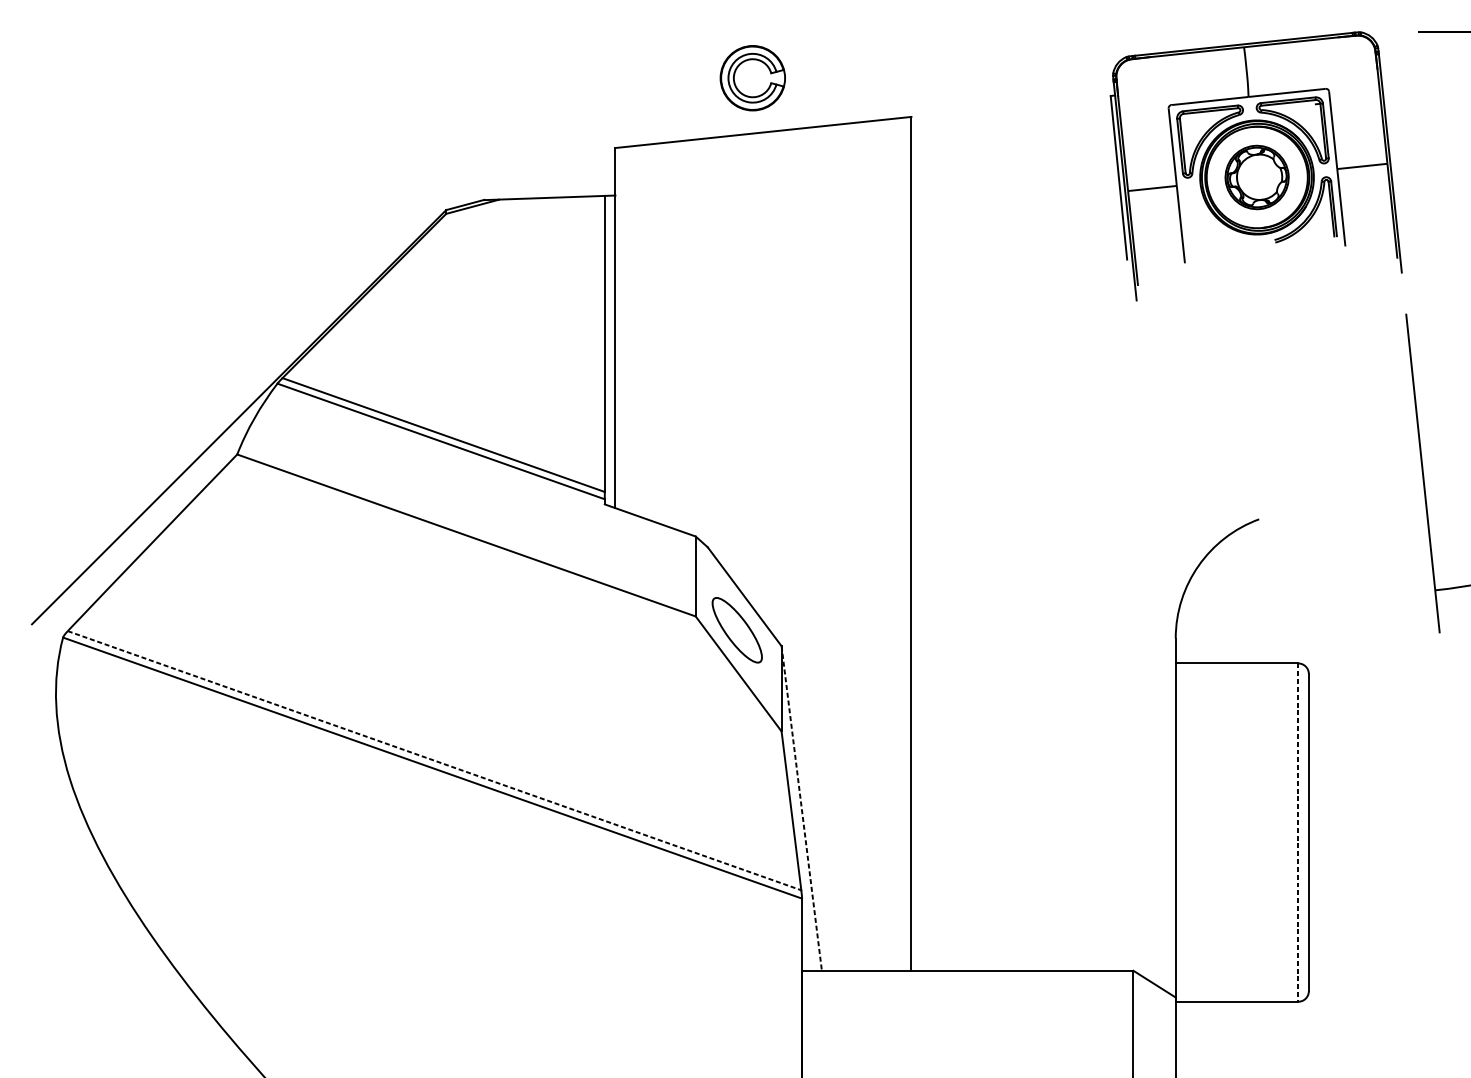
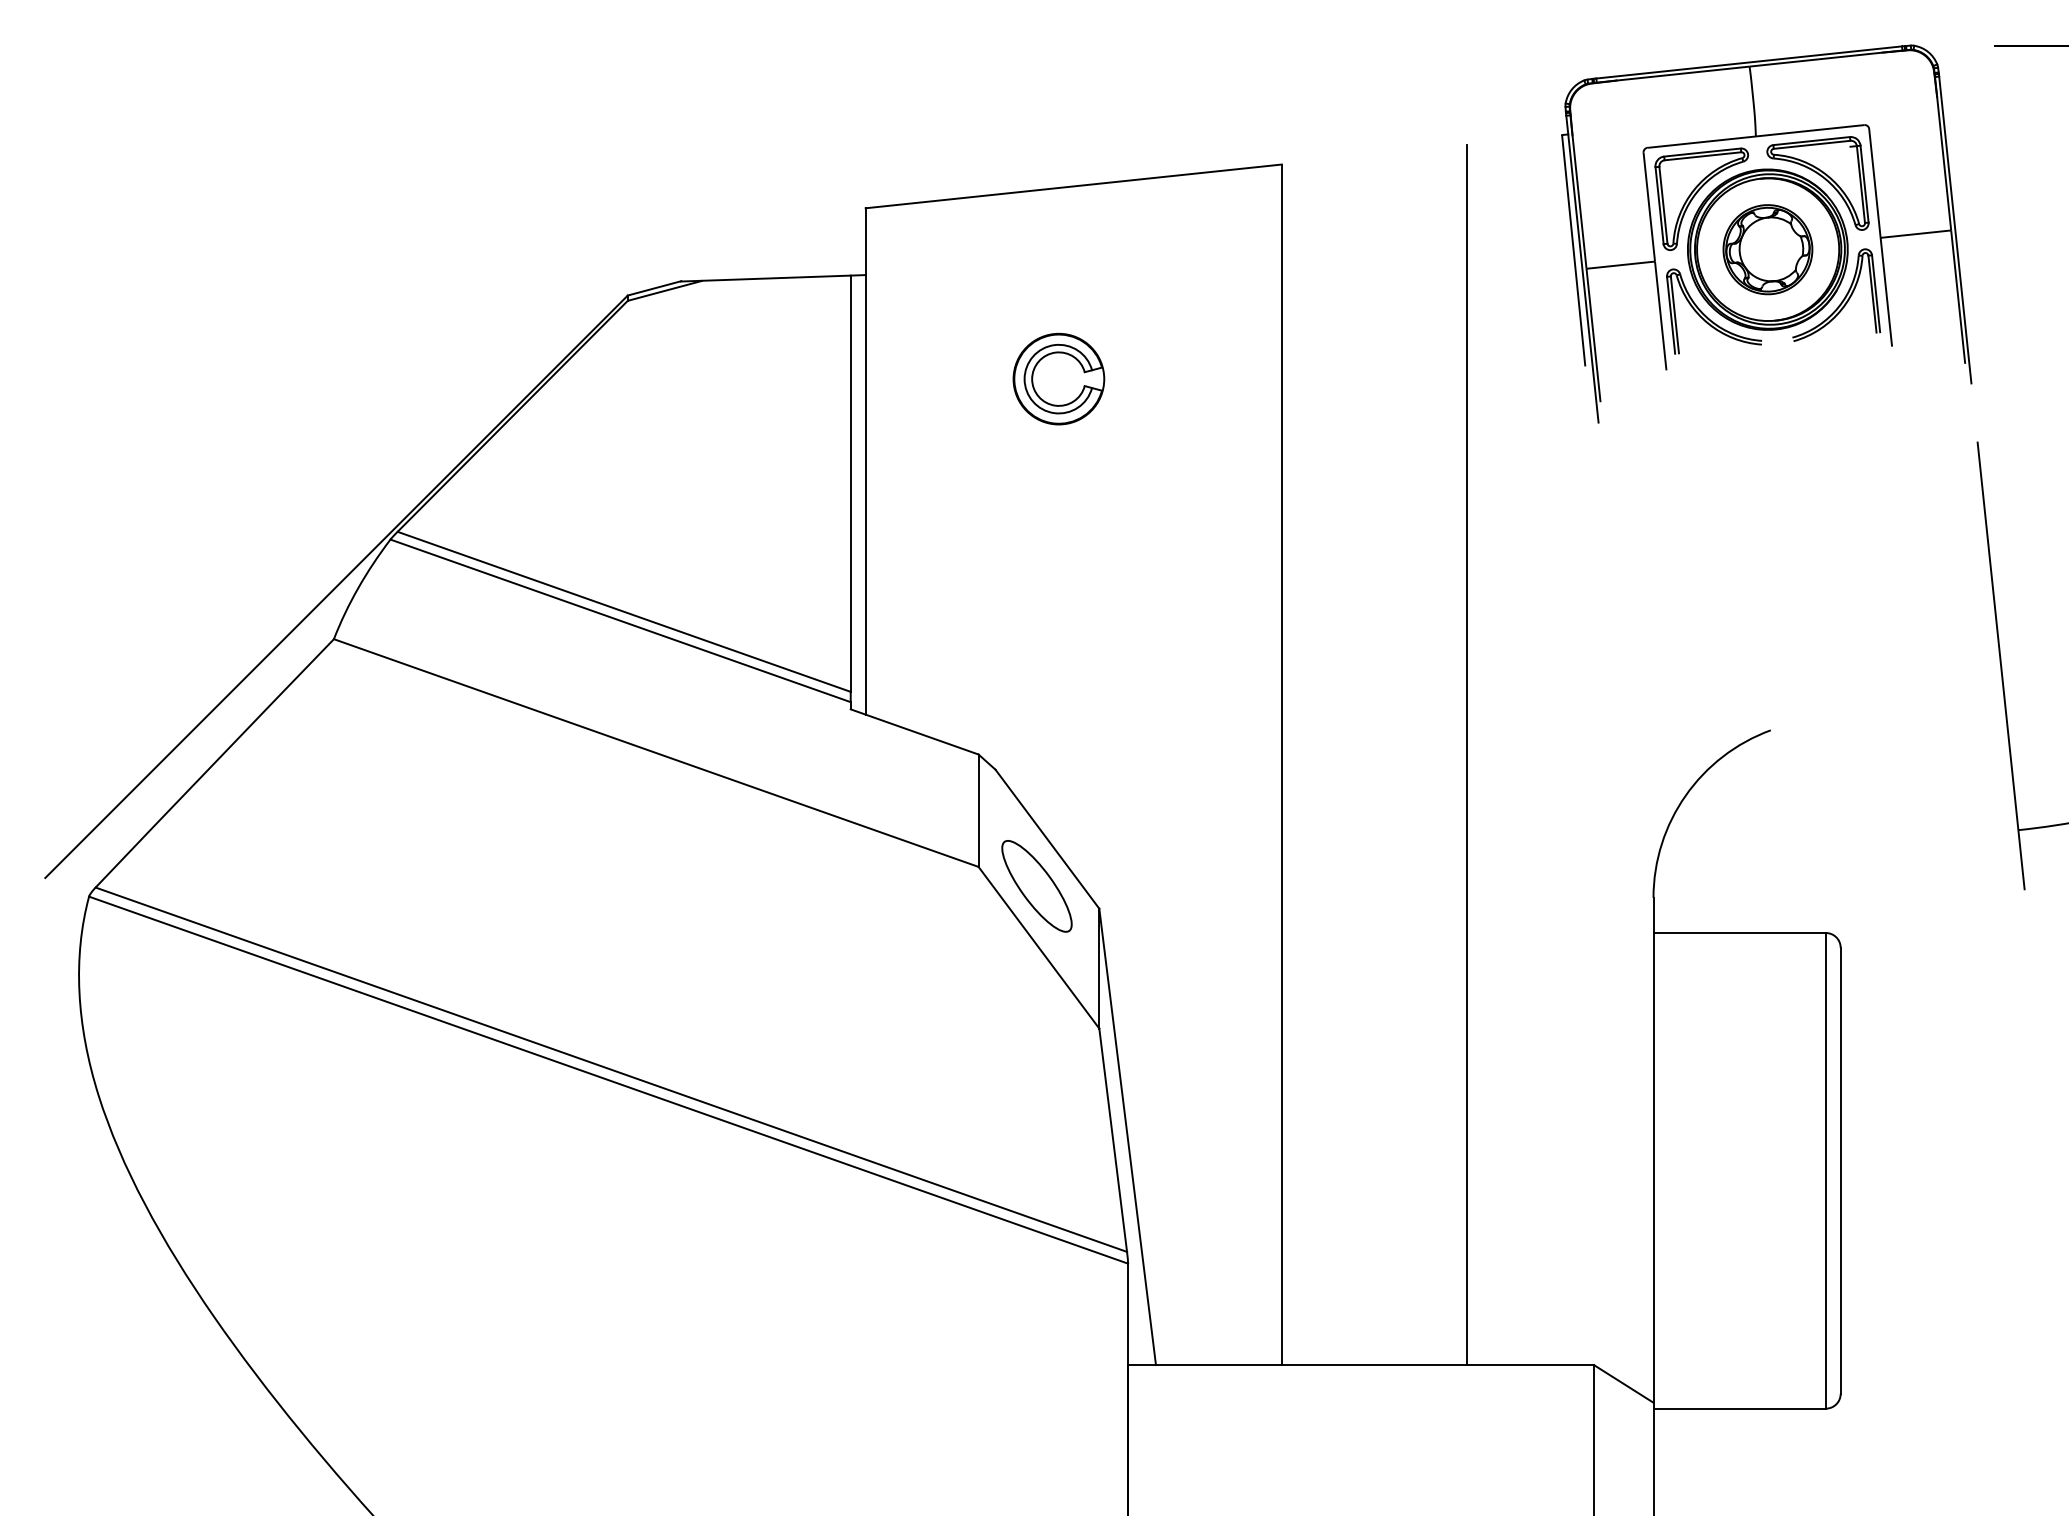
part: (752, 77) -> (1058, 378), moved
part: (1214, 225) -> (1707, 316), added
line: (1042, 537) -> (1466, 755), added
line: (434, 760) -> (611, 1069), dashed -> solid
line: (801, 808) -> (1127, 1136), dashed -> solid
line: (1298, 832) -> (1825, 1170), dashed -> solid

